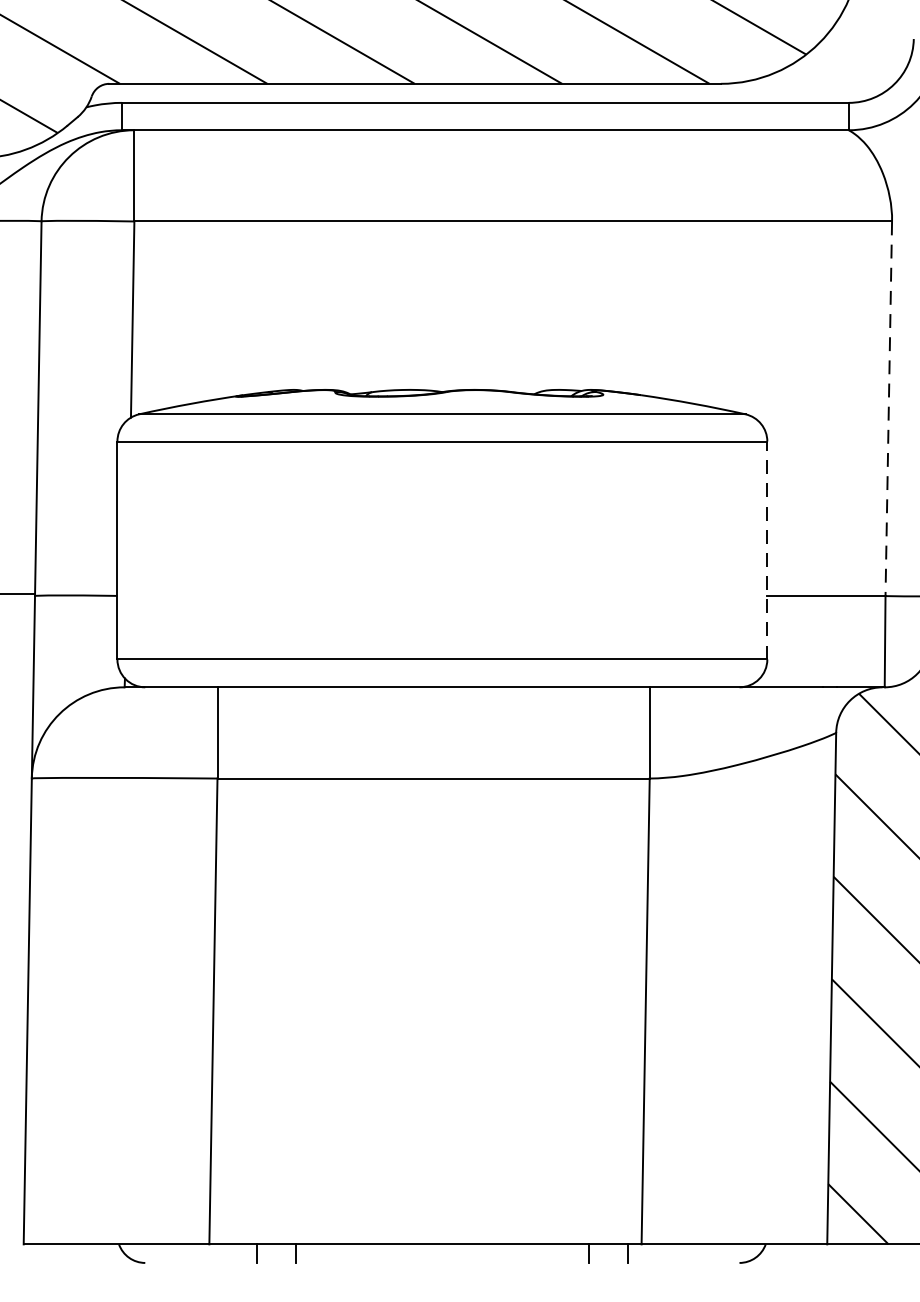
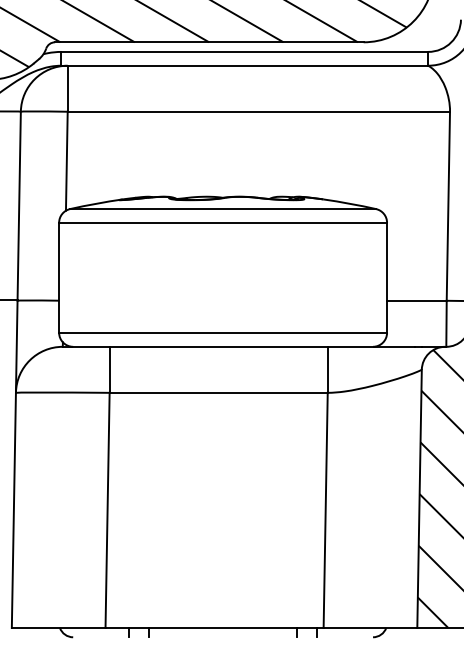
line: (889, 409) -> (448, 206), dashed -> solid
line: (768, 549) -> (387, 277), dashed -> solid

